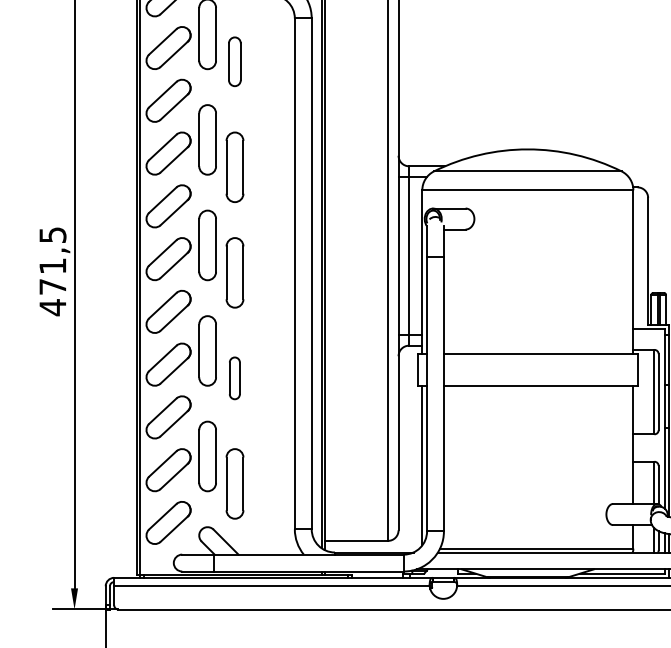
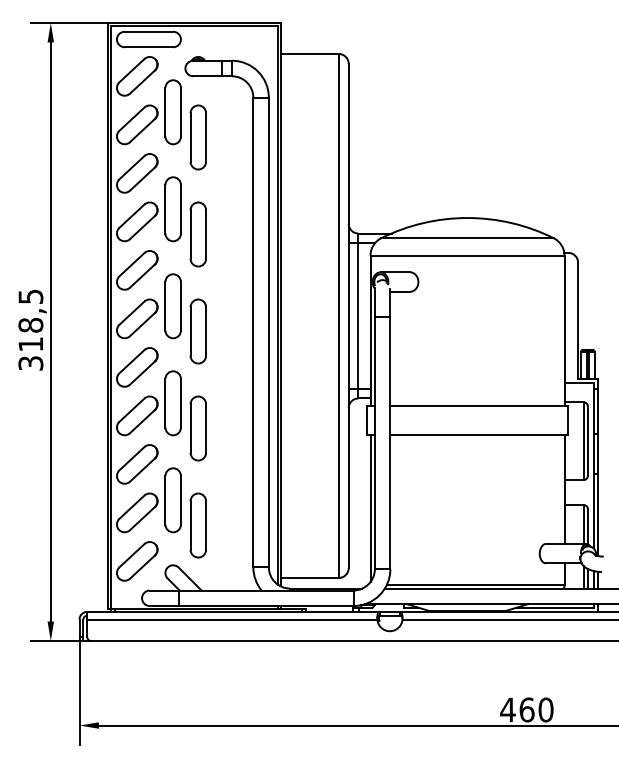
part: (234, 61) -> (197, 137), size x1.43
text: (52, 286) -> (30, 344), 471,5 -> 318,5
part: (234, 378) -> (197, 428), size x1.67

